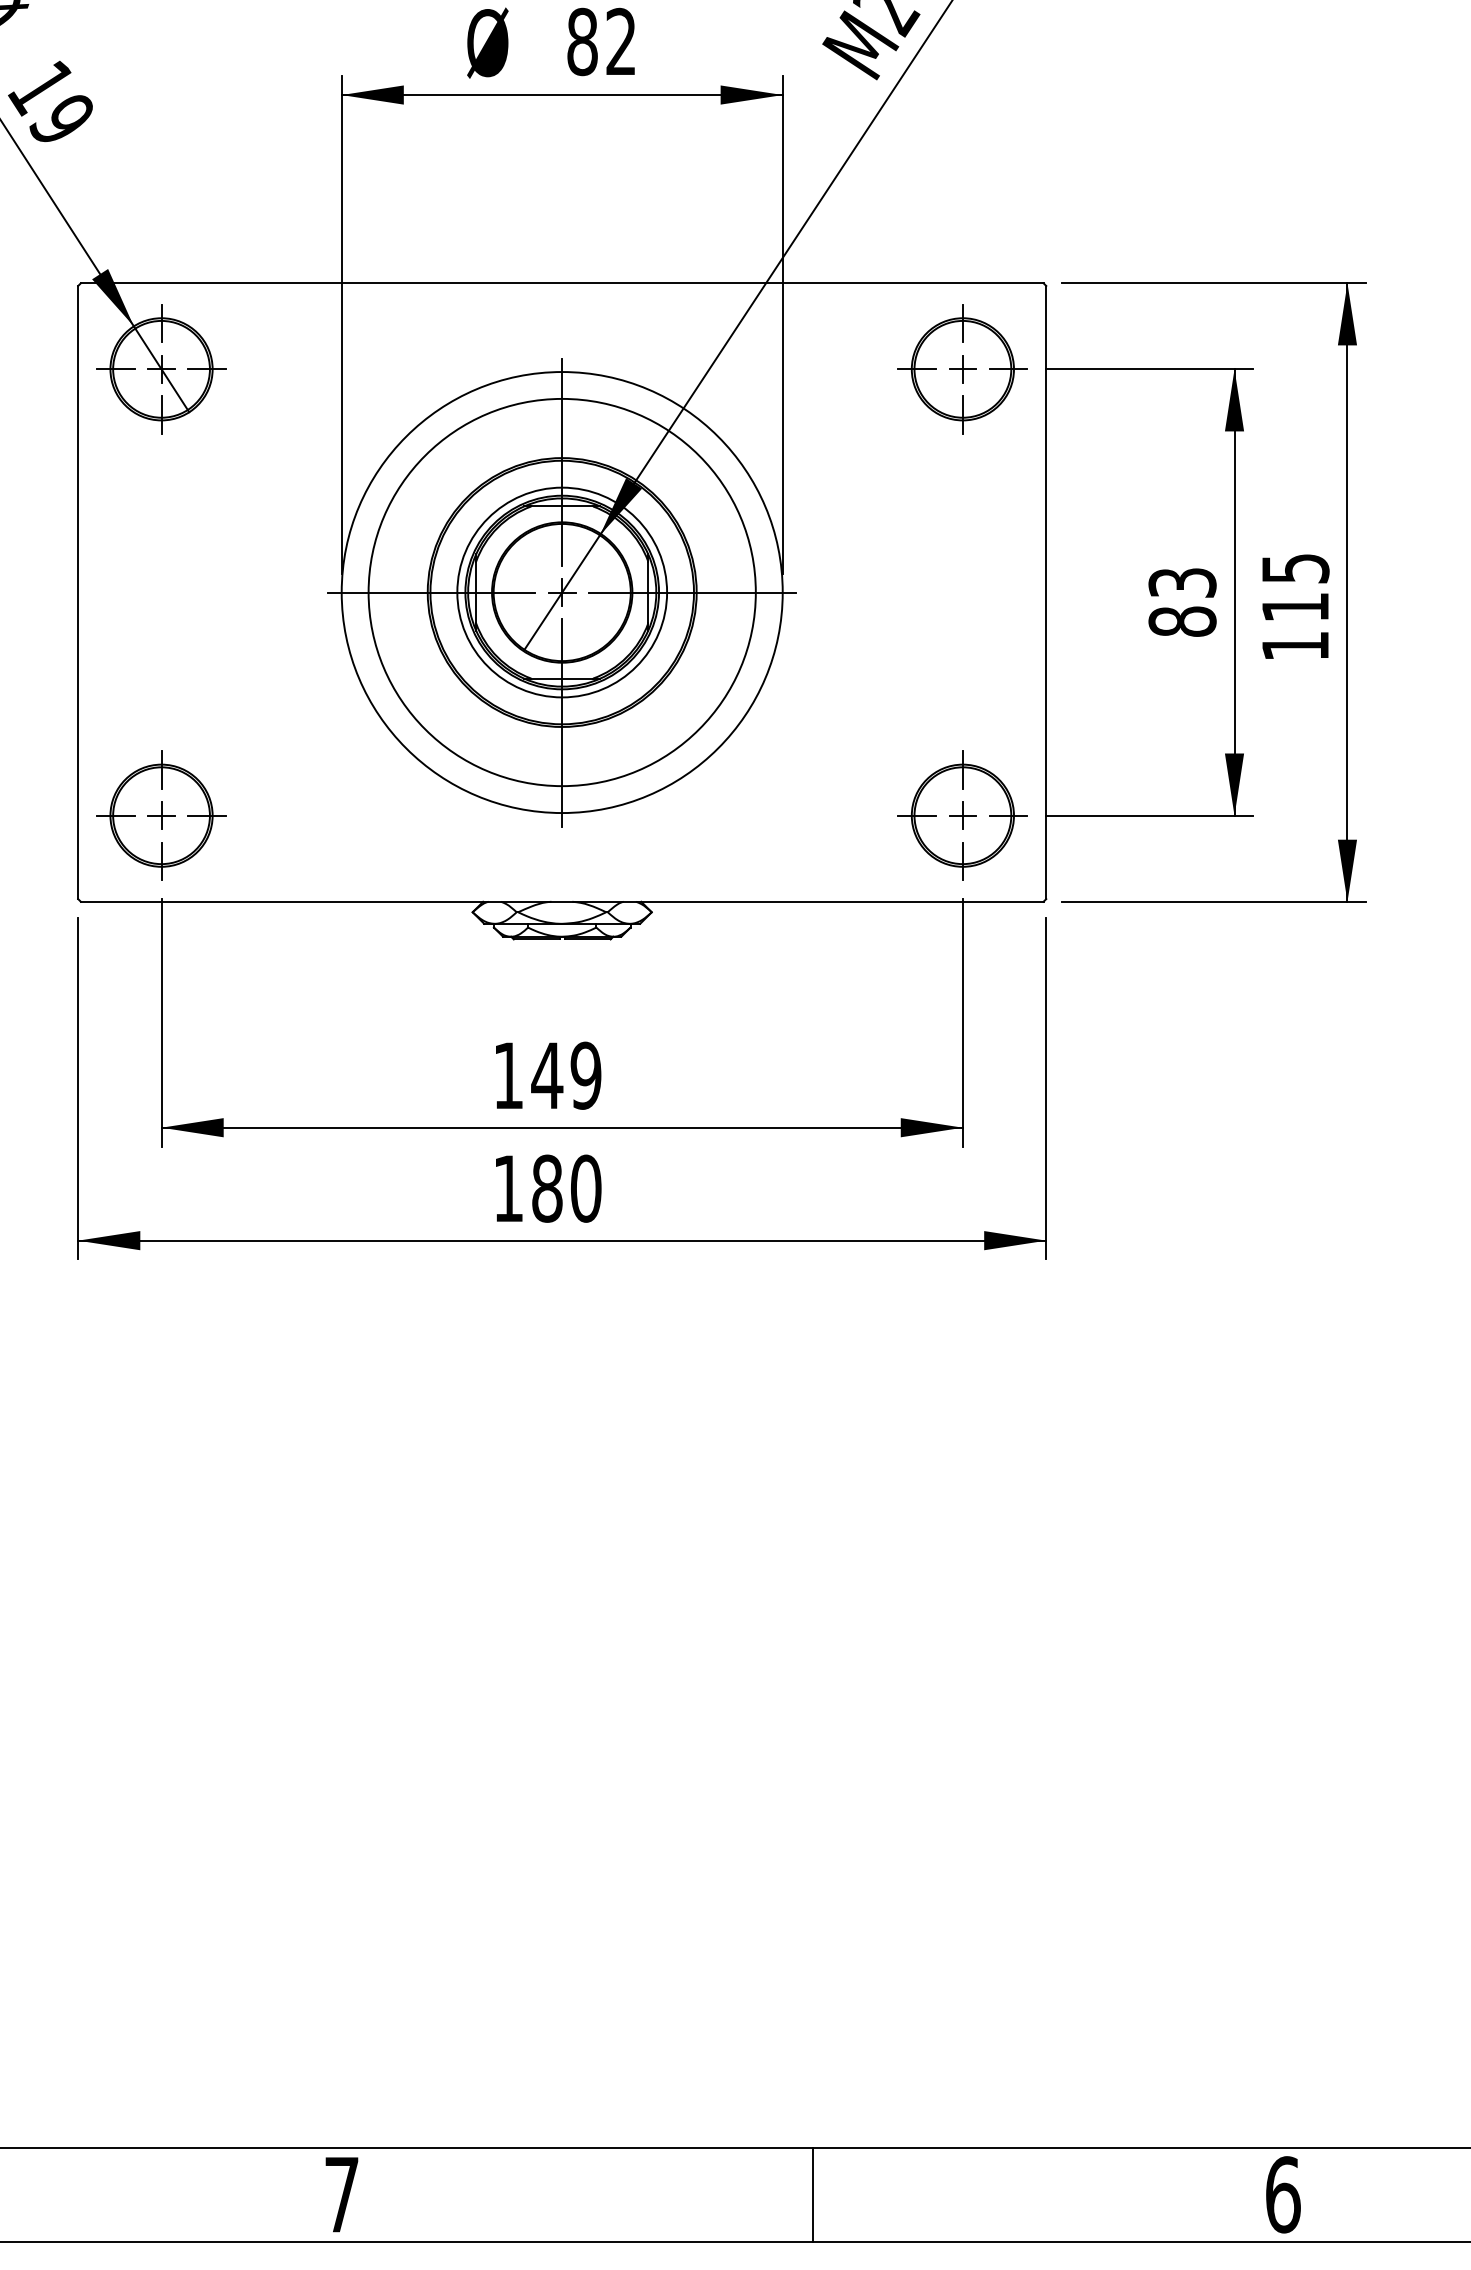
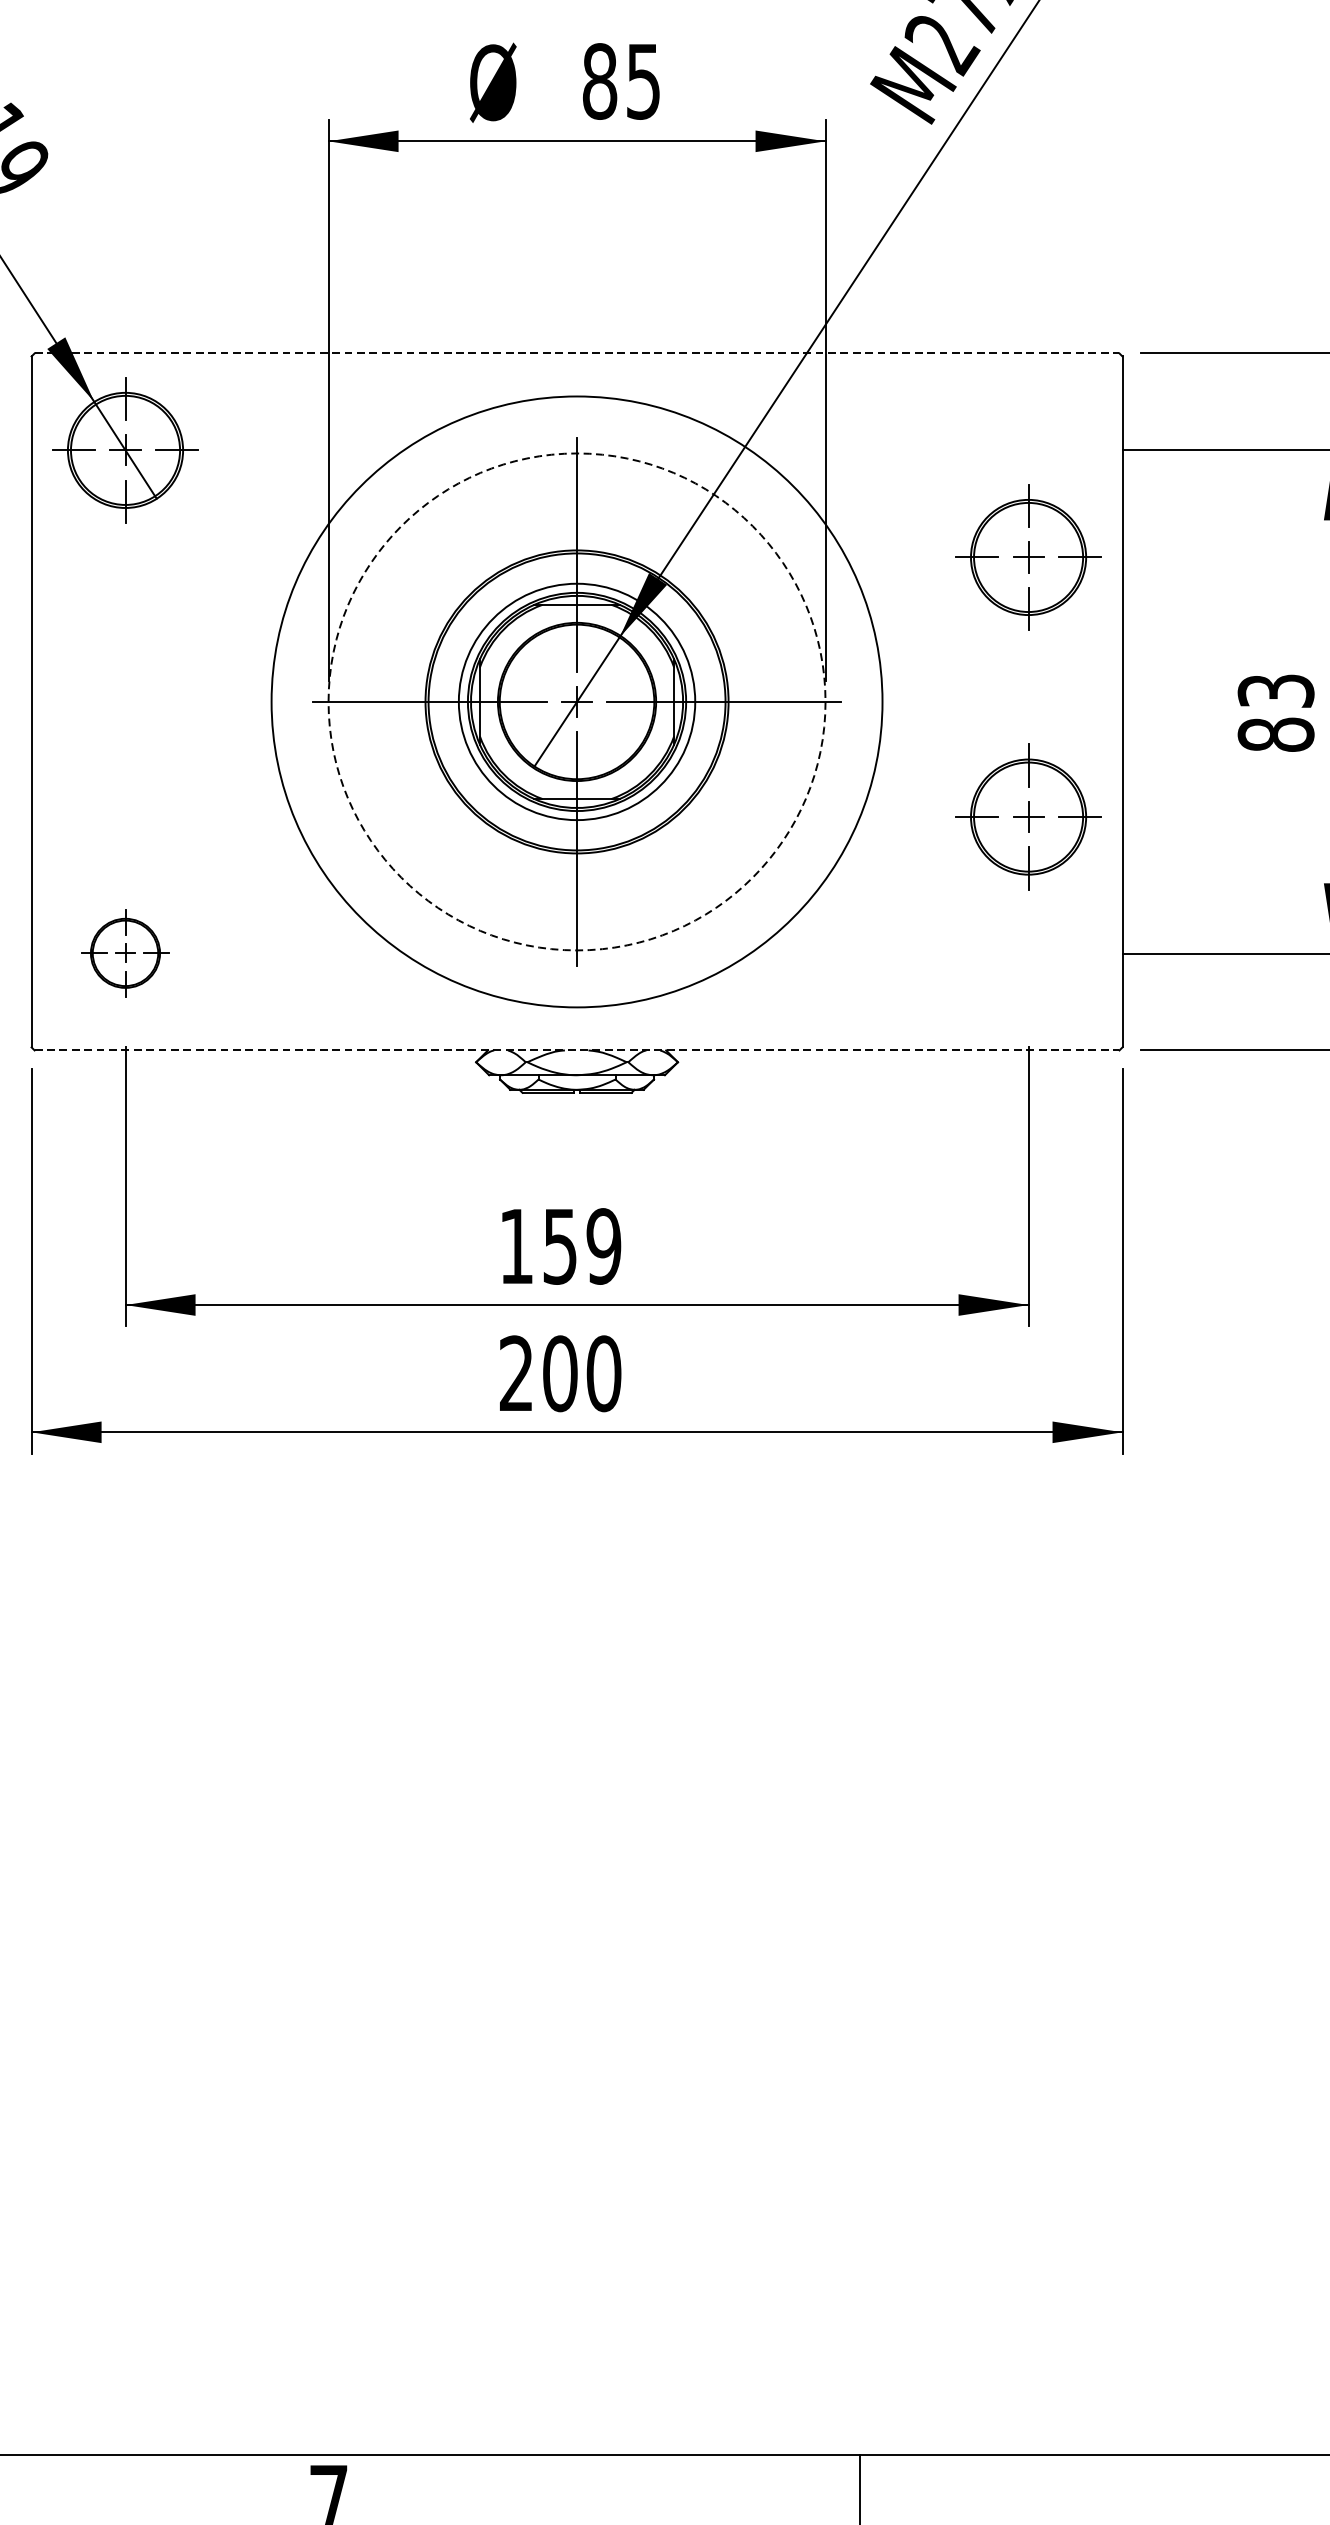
text: (620, 41) -> (642, 80), 82 -> 85
line: (562, 283) -> (577, 353), solid -> dashed
part: (962, 369) -> (1028, 557), moved
circle: (561, 592) -> (576, 701), size x1.4
circle: (561, 592) -> (576, 701), solid -> dashed
part: (161, 815) -> (125, 953), size x0.6
part: (962, 815) -> (1028, 816), moved
line: (562, 901) -> (577, 1050), solid -> dashed
text: (547, 1075) -> (560, 1246), 149 -> 159
text: (527, 1188) -> (537, 1373), 180 -> 200

